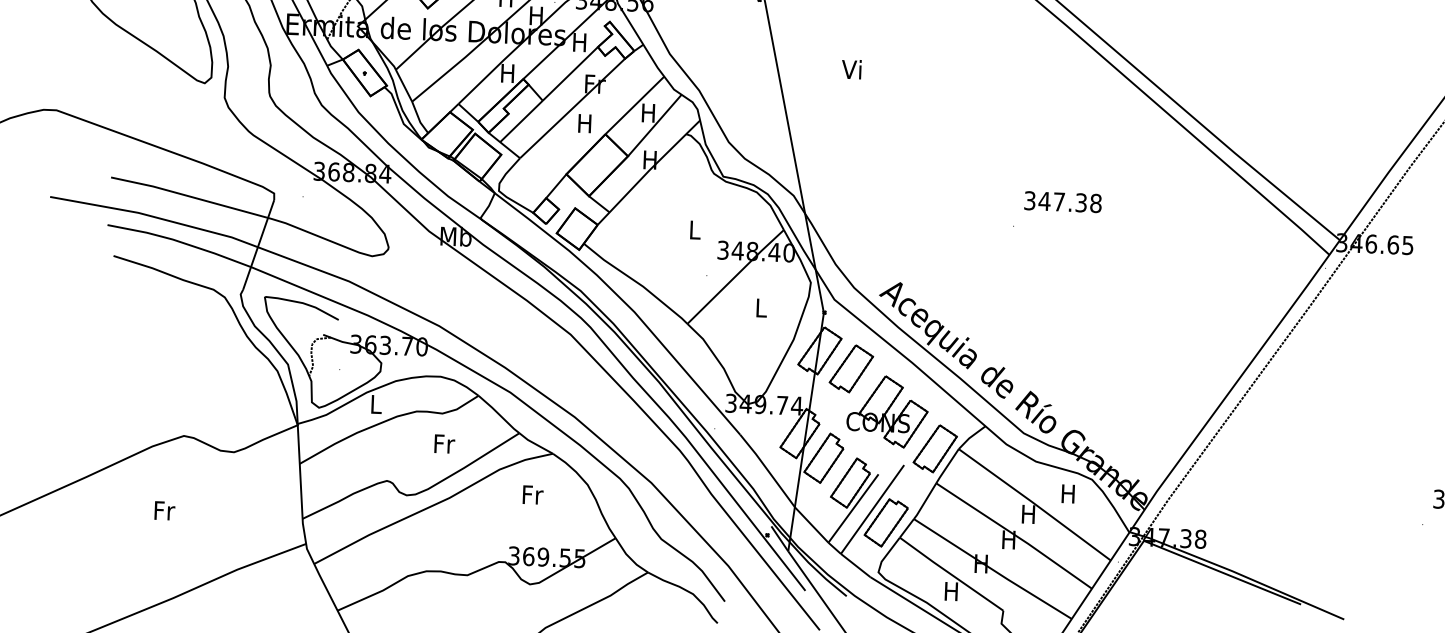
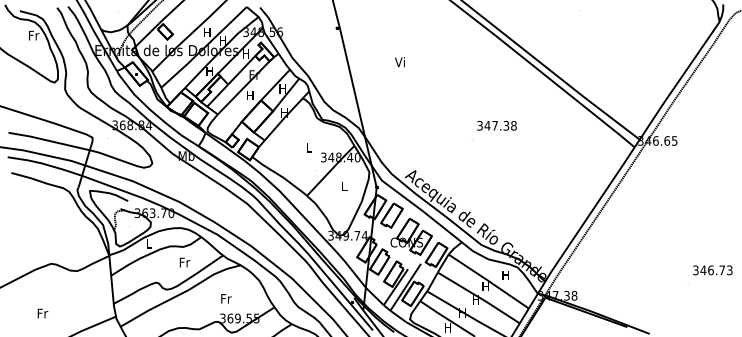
text: (850, 68) -> (399, 61), moved
text: (533, 494) -> (226, 298), moved
text: (163, 510) -> (42, 313), moved

